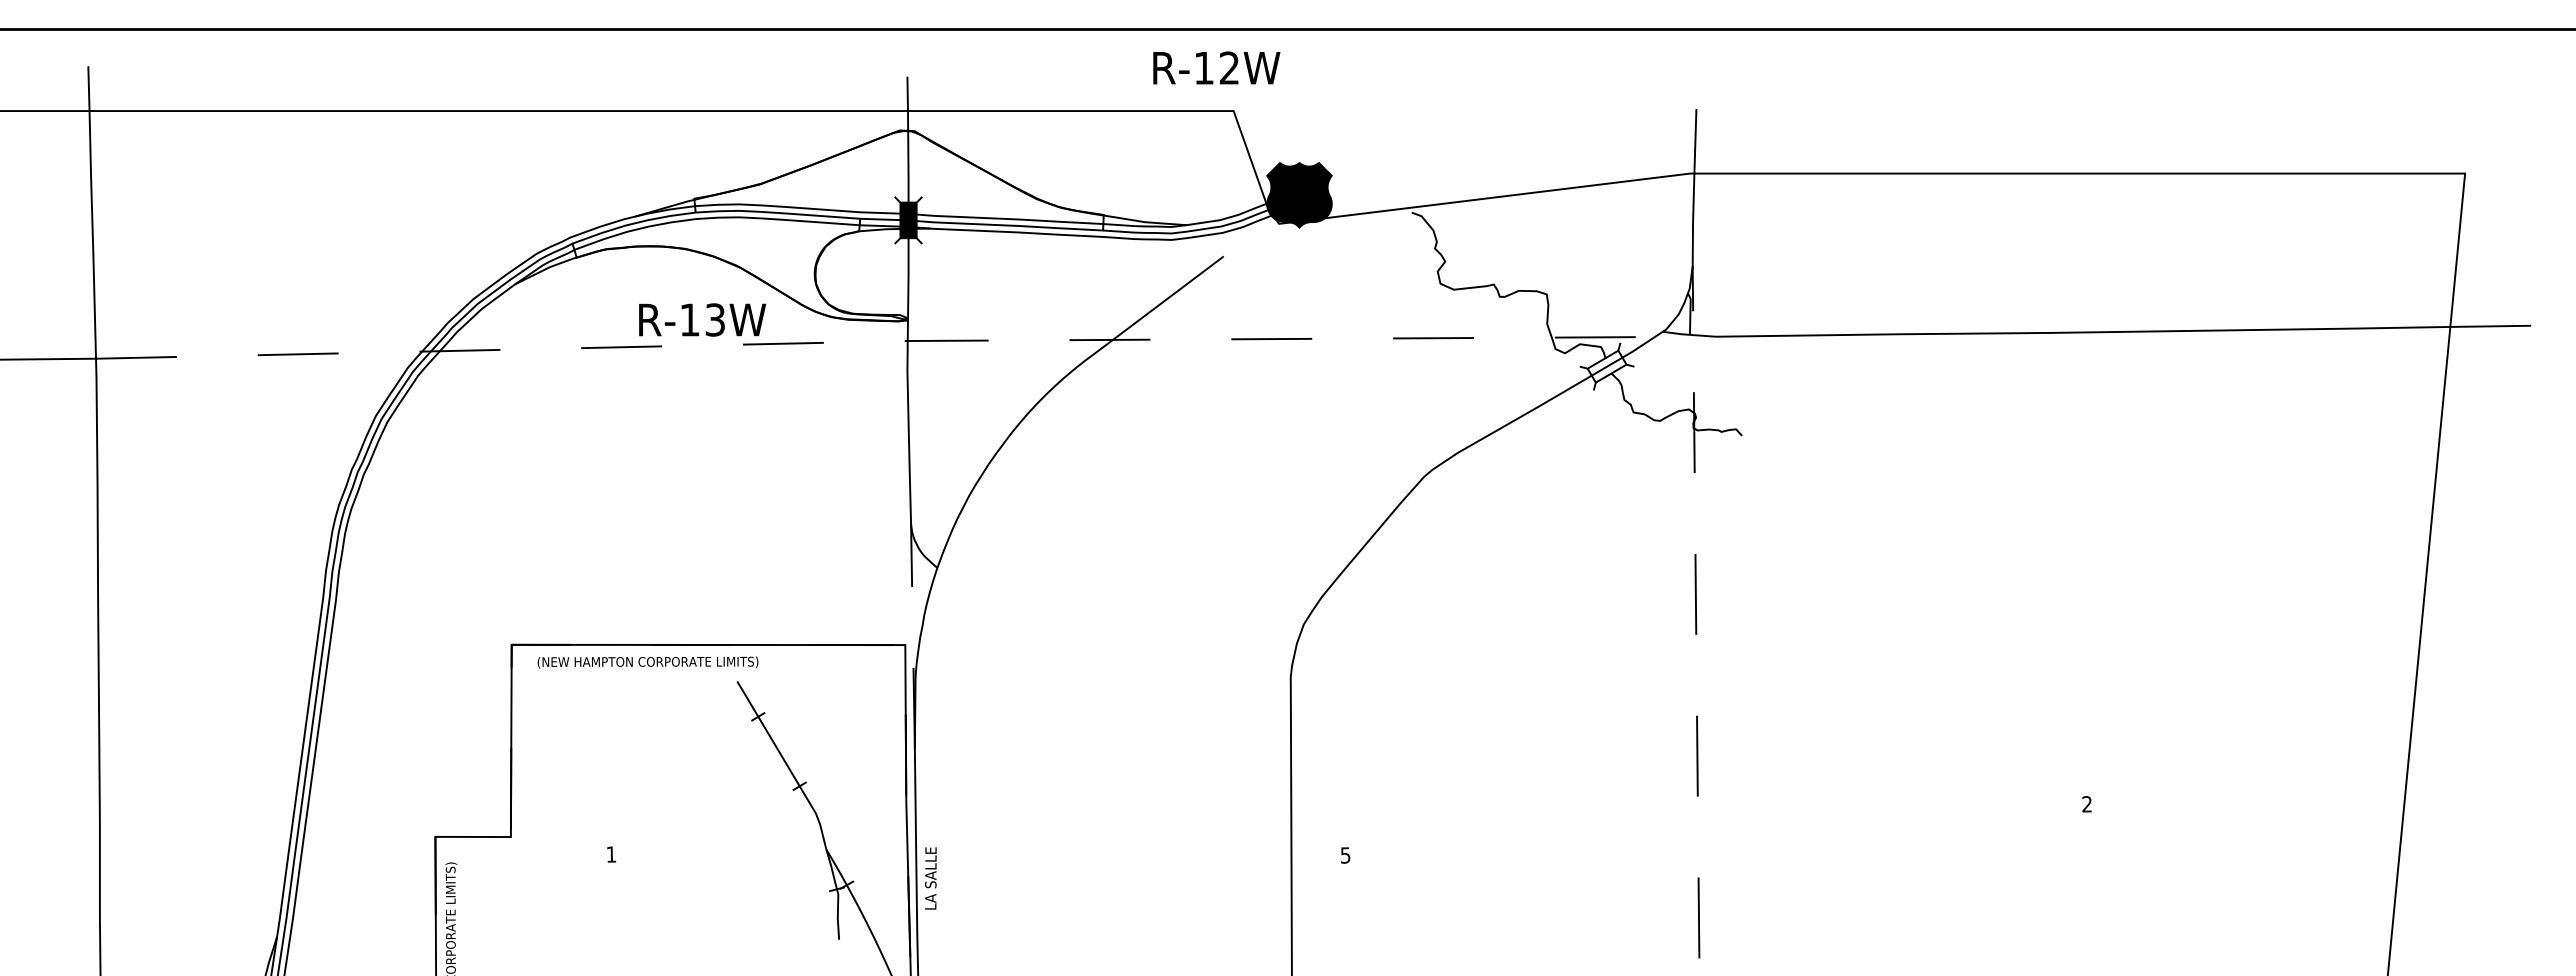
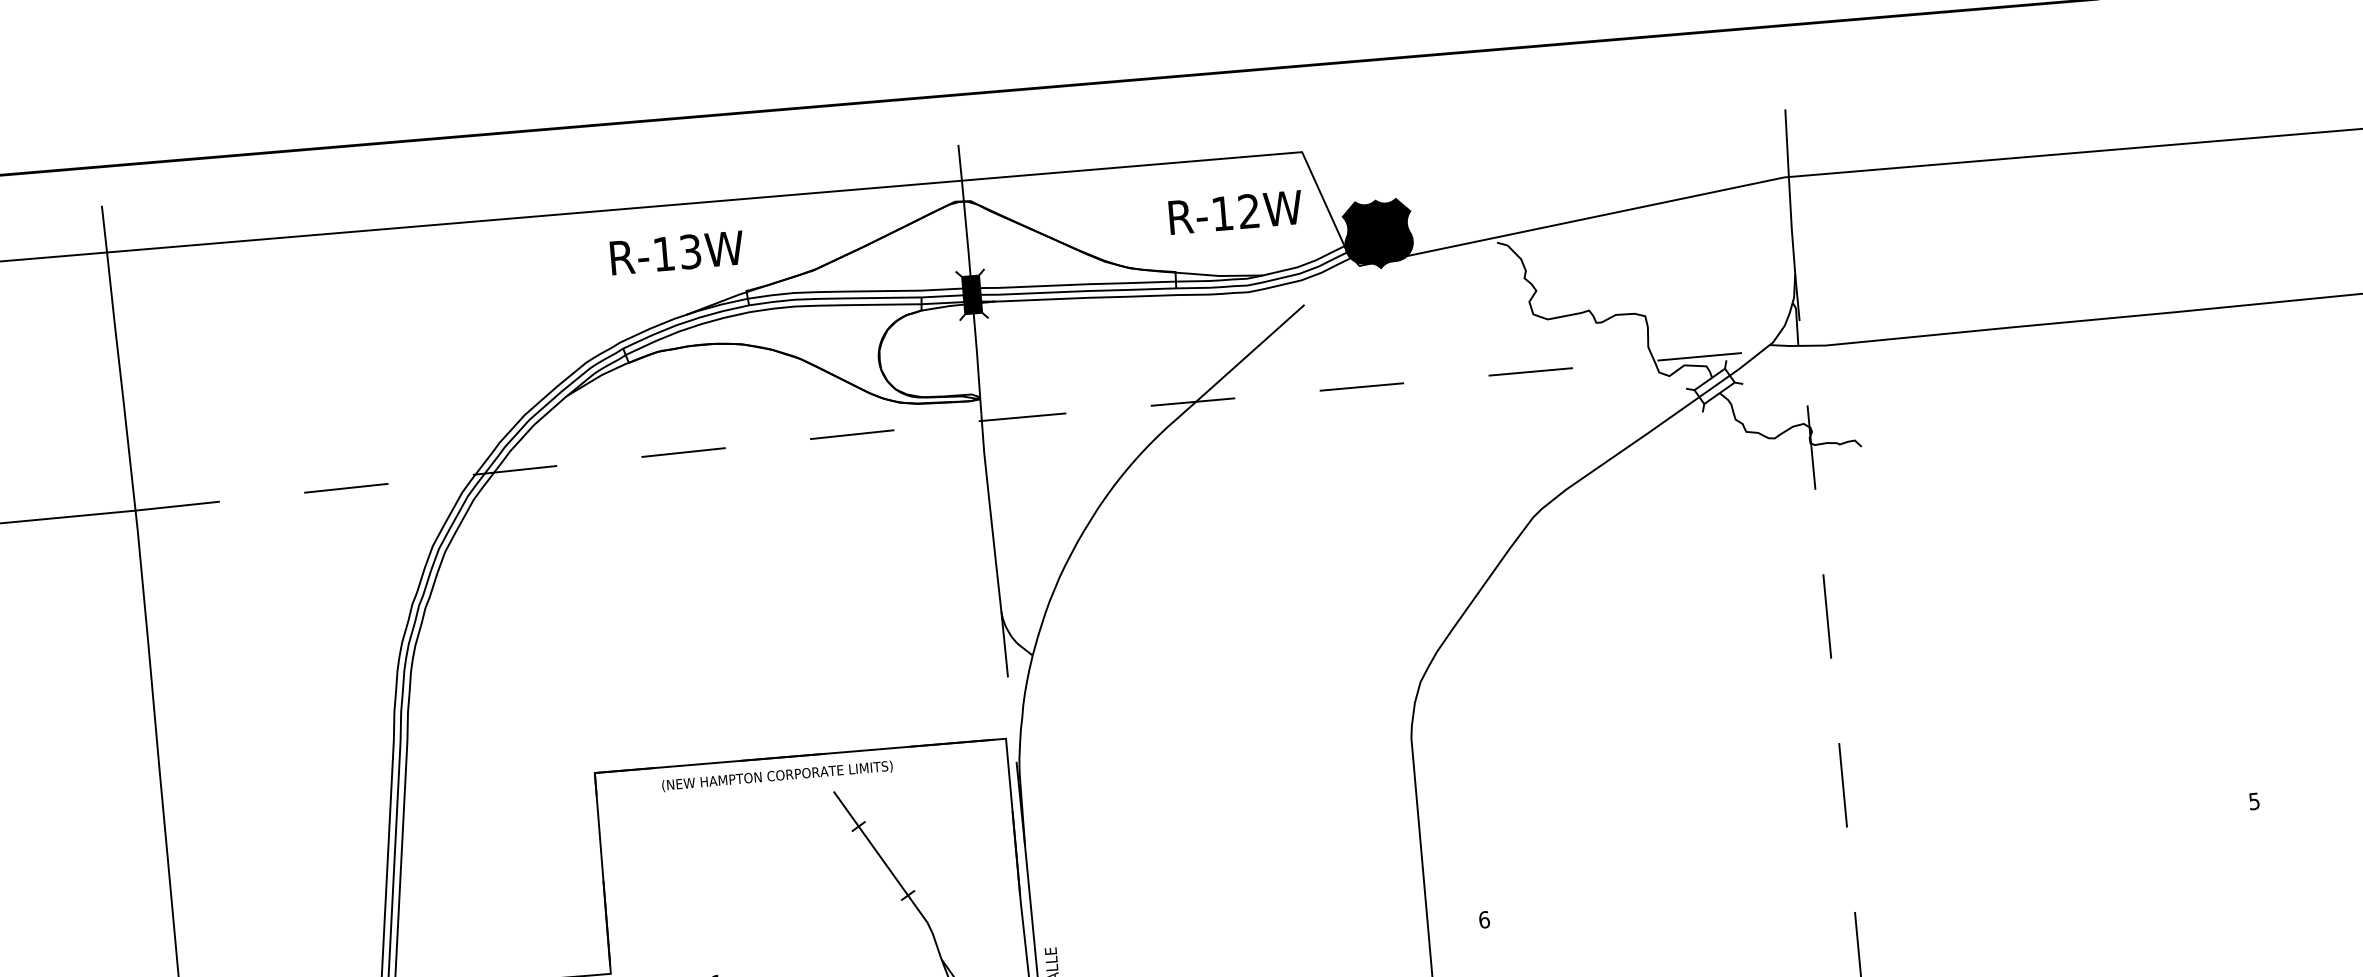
text: (1216, 67) -> (1235, 211), moved
text: (702, 319) -> (677, 252), moved
text: (647, 662) -> (776, 776), moved
text: (2086, 804) -> (2253, 801), 2 -> 5
text: (1345, 855) -> (1484, 919), 5 -> 6

